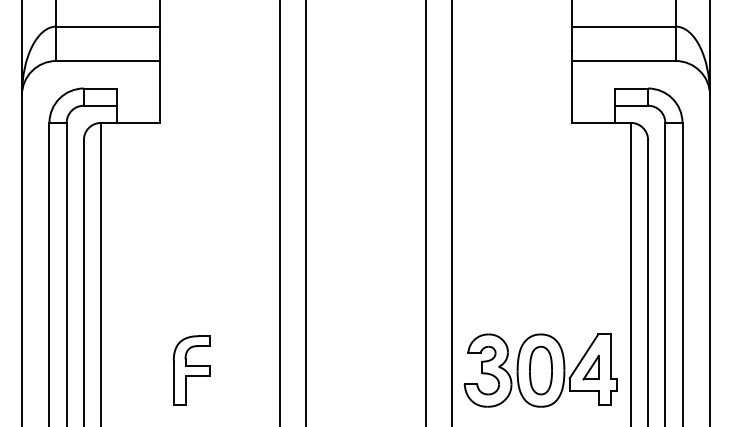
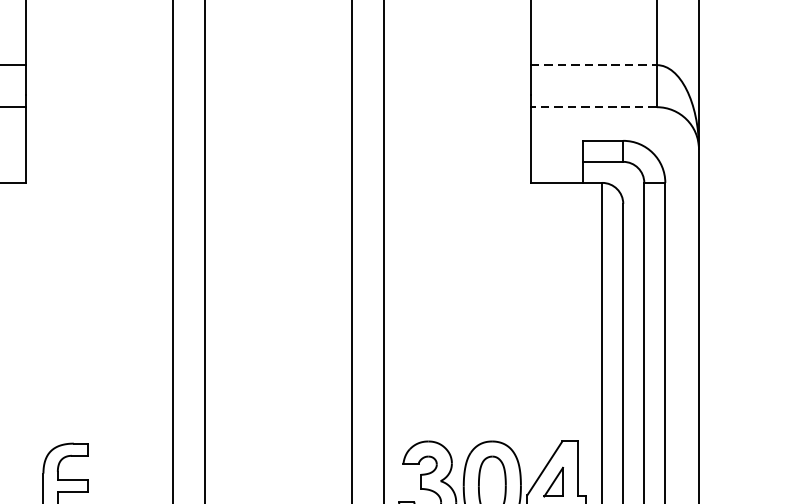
line: (624, 26) -> (594, 65), solid -> dashed
line: (624, 60) -> (594, 106), solid -> dashed

